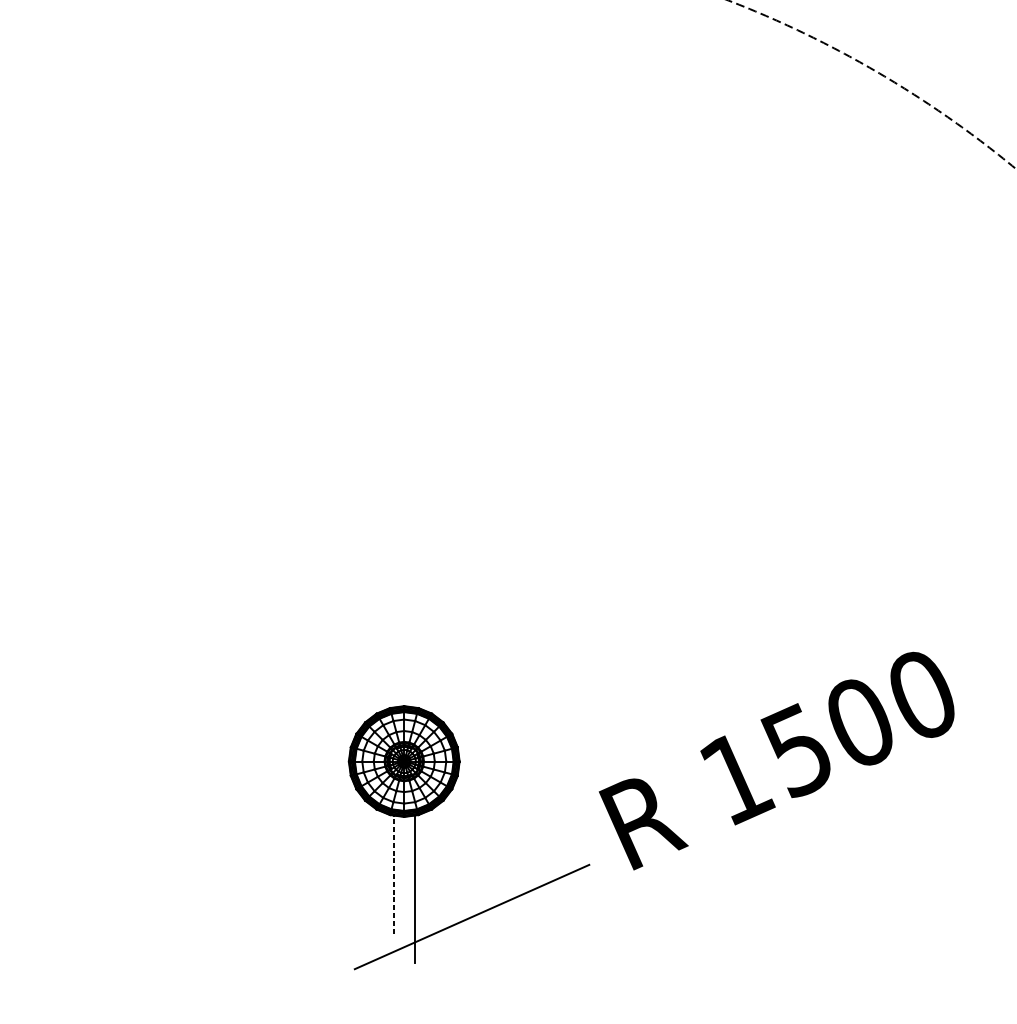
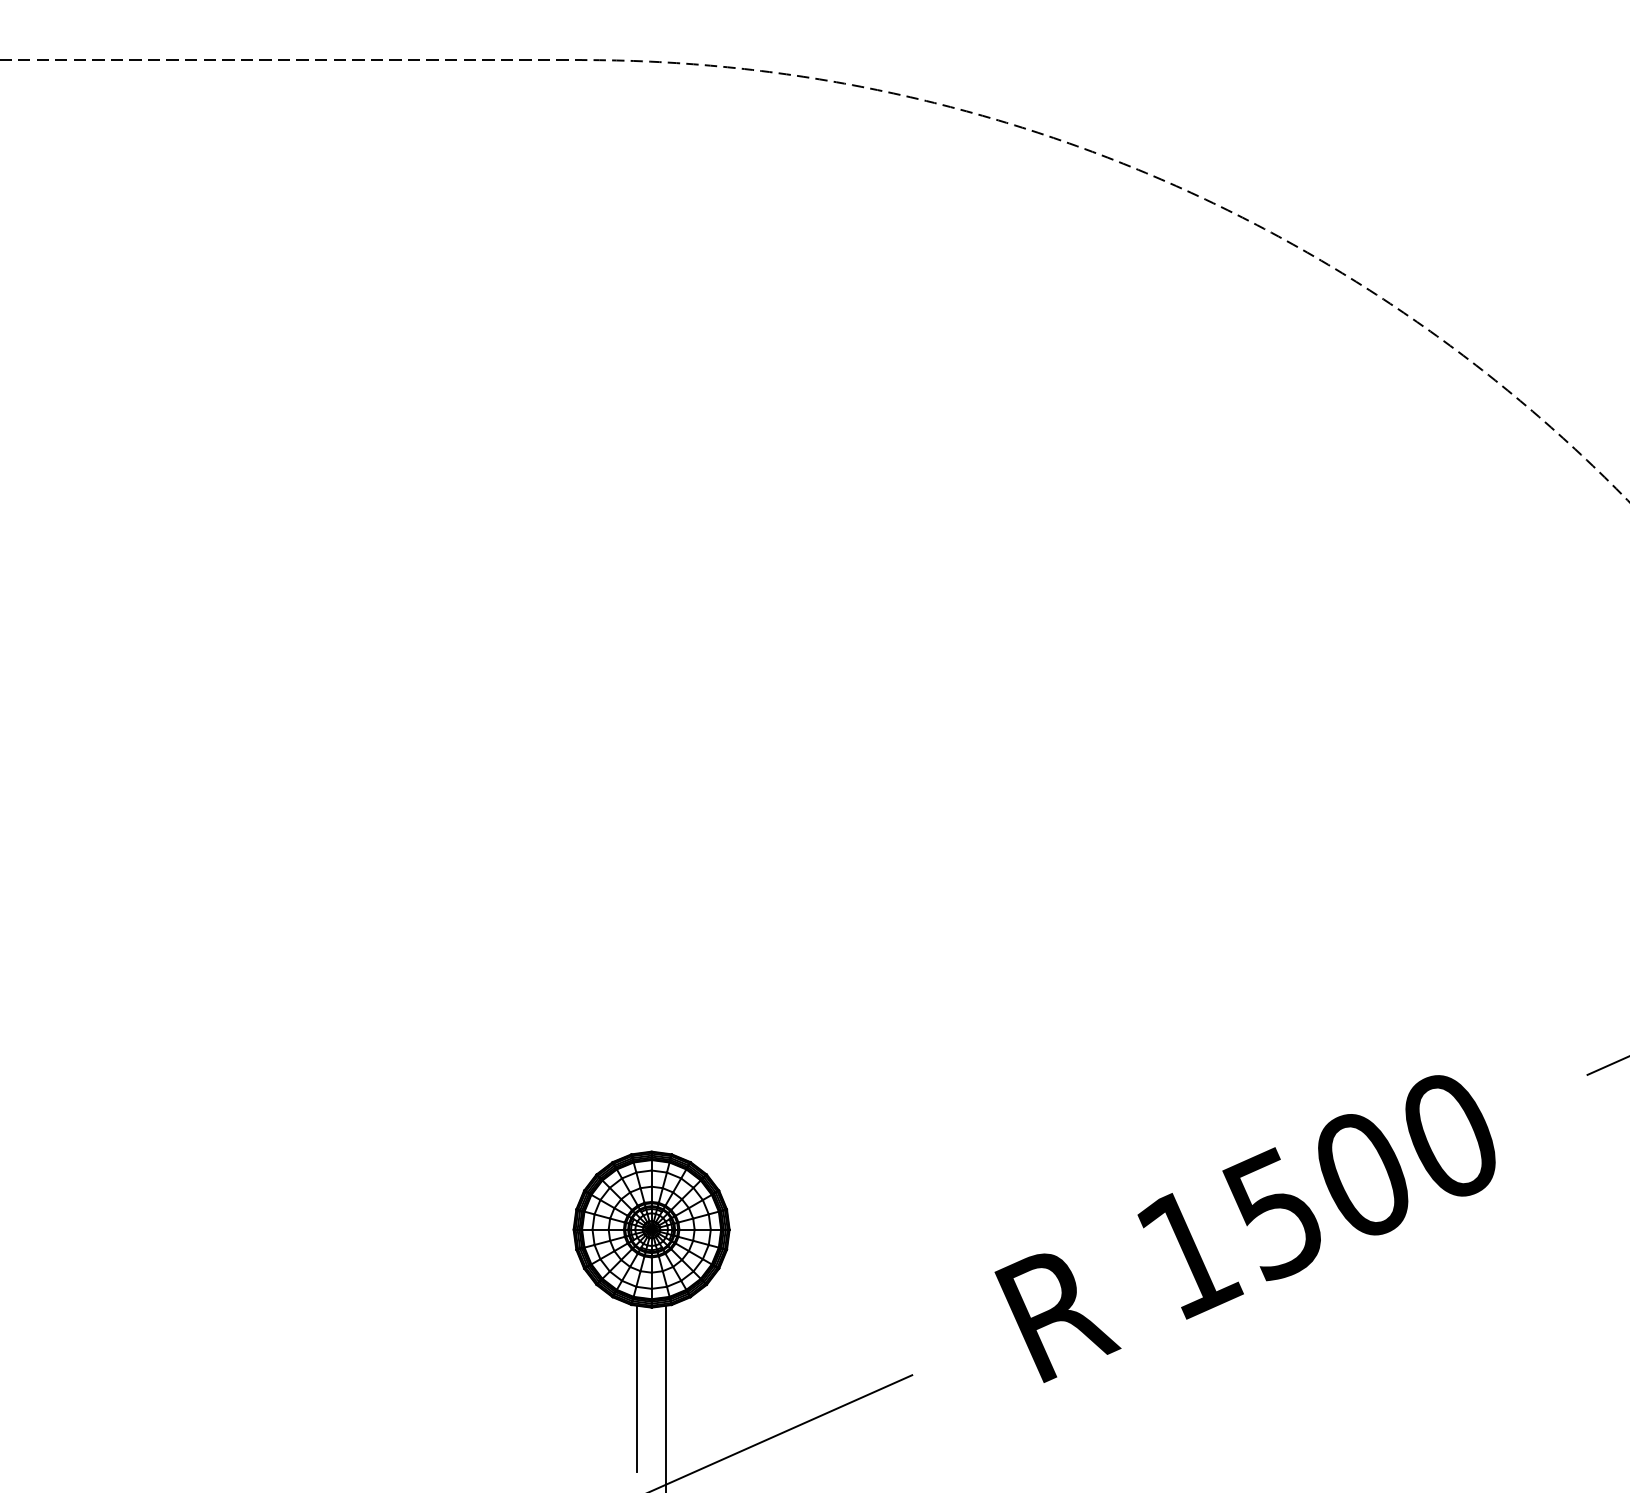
text: (776, 760) -> (1244, 1228), moved
line: (394, 874) -> (637, 1388), dashed -> solid

